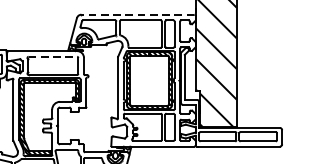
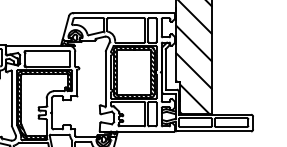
line: (137, 15) -> (123, 13), dashed -> solid
line: (53, 56) -> (47, 50), dashed -> solid

